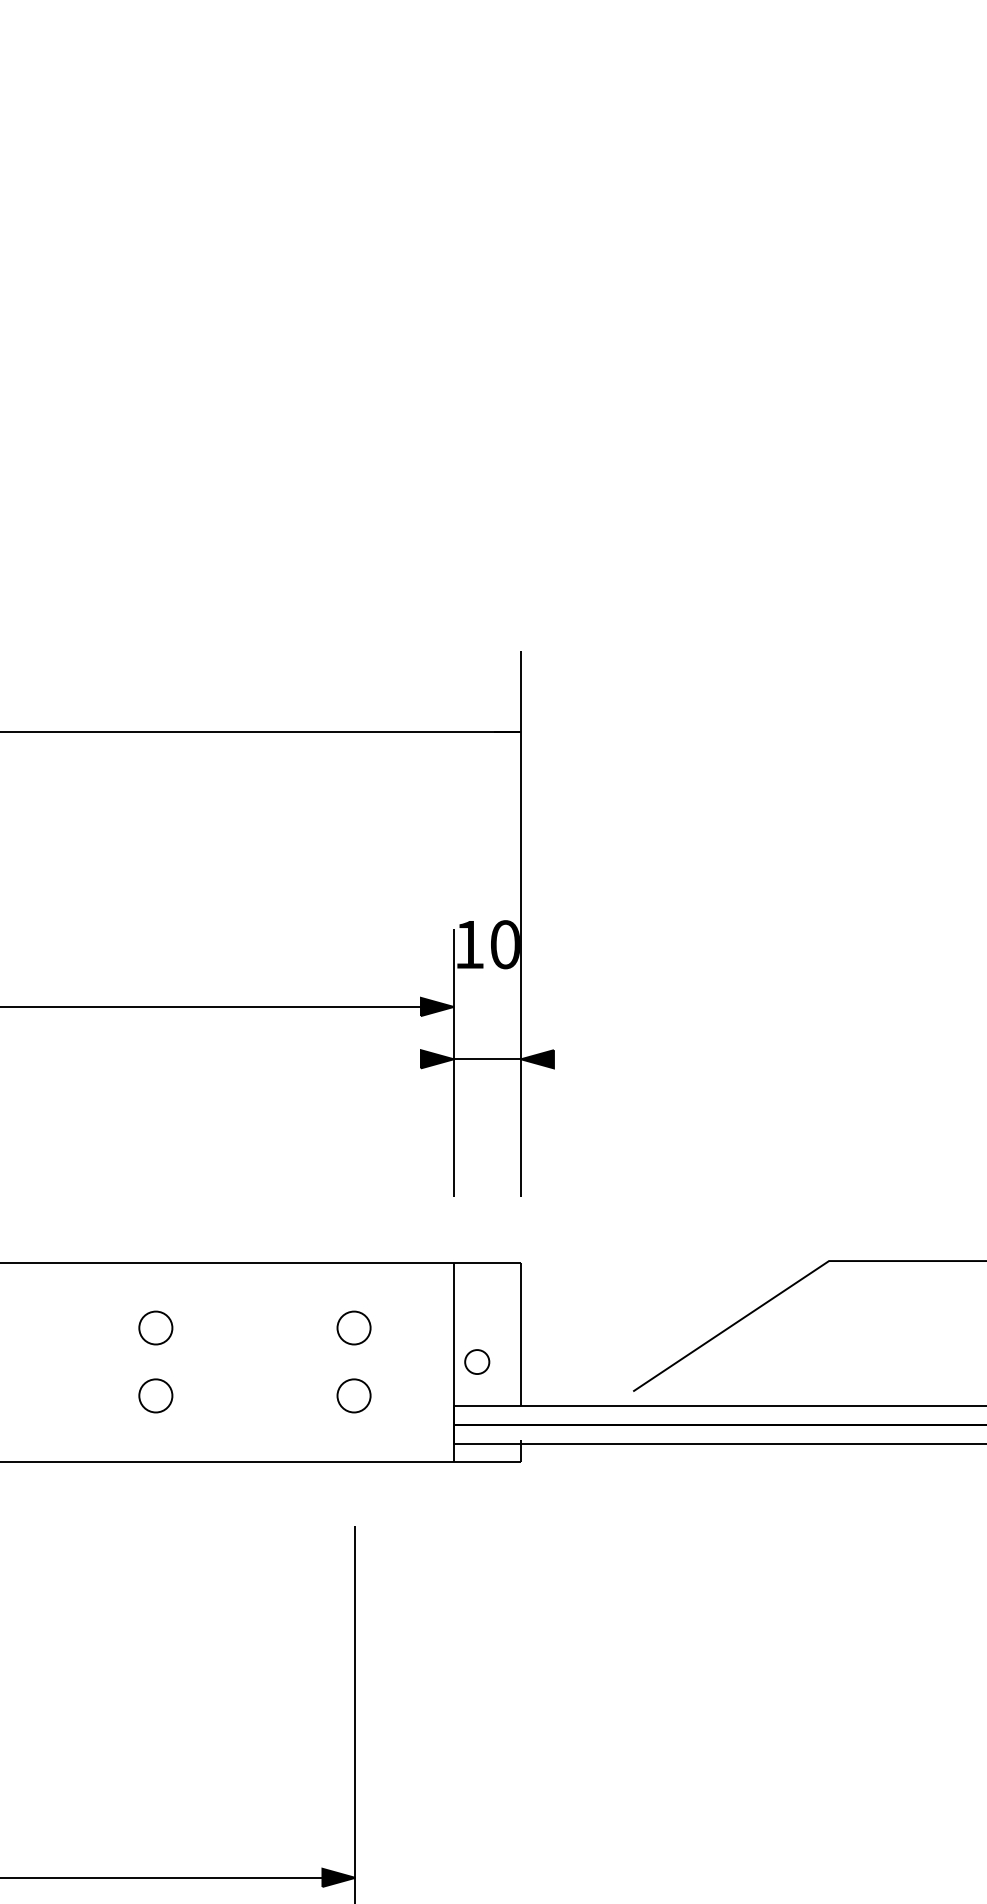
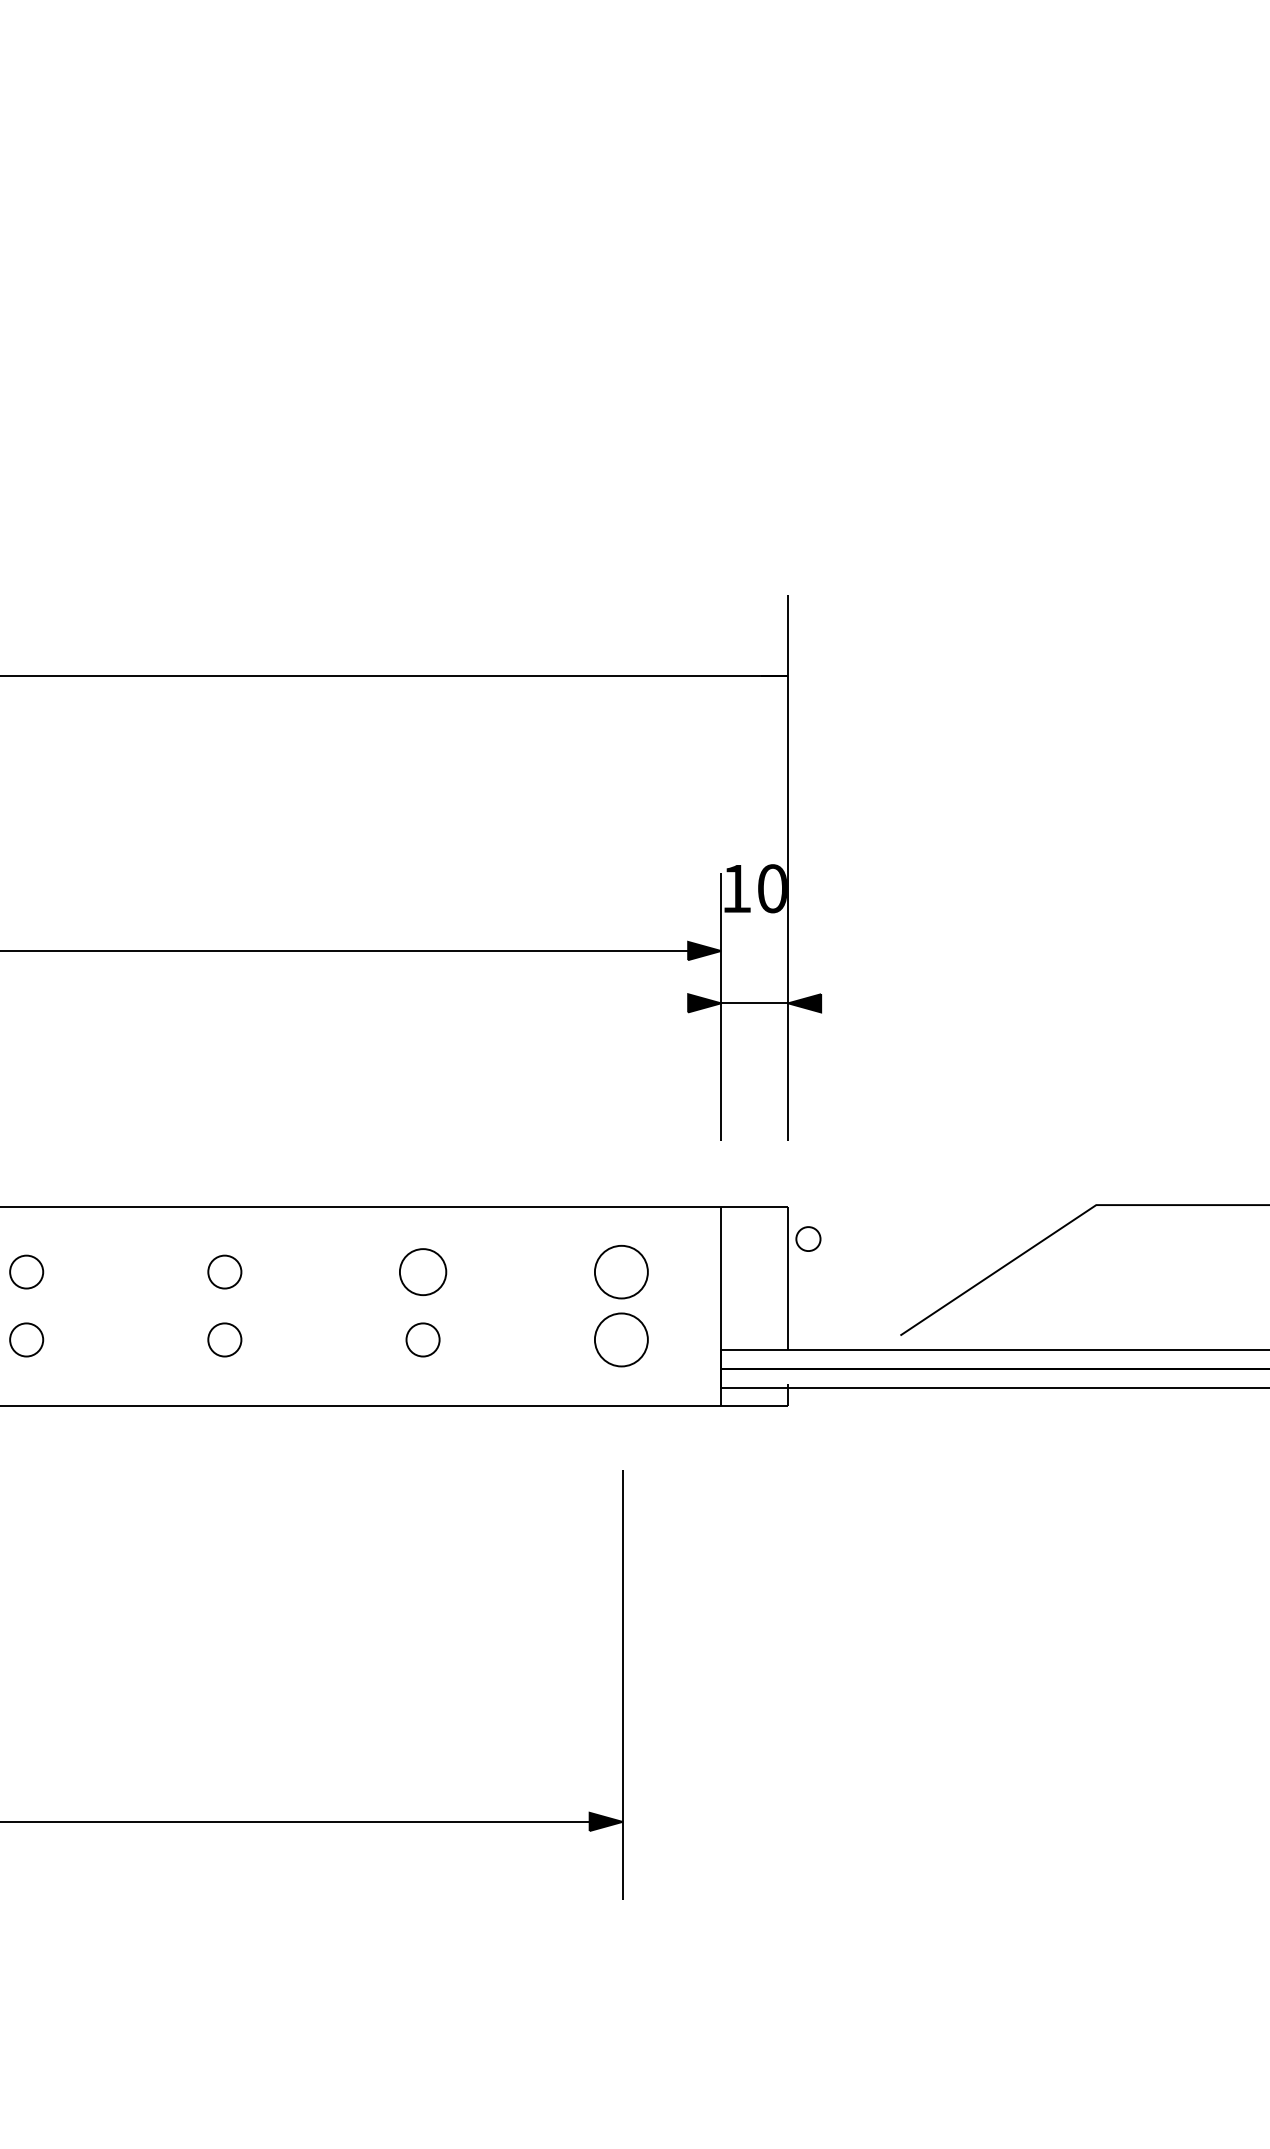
part: (155, 1327) -> (422, 1271), size x1.4
part: (353, 1327) -> (620, 1271), size x1.6
part: (477, 1361) -> (808, 1238), moved
part: (353, 1395) -> (620, 1339), size x1.6

